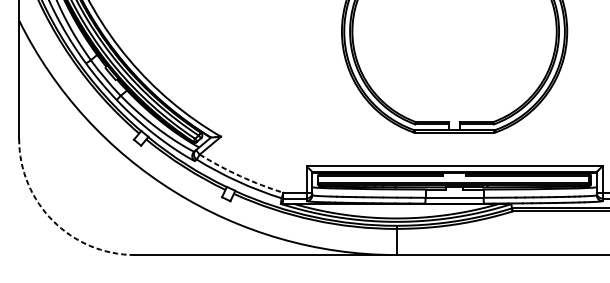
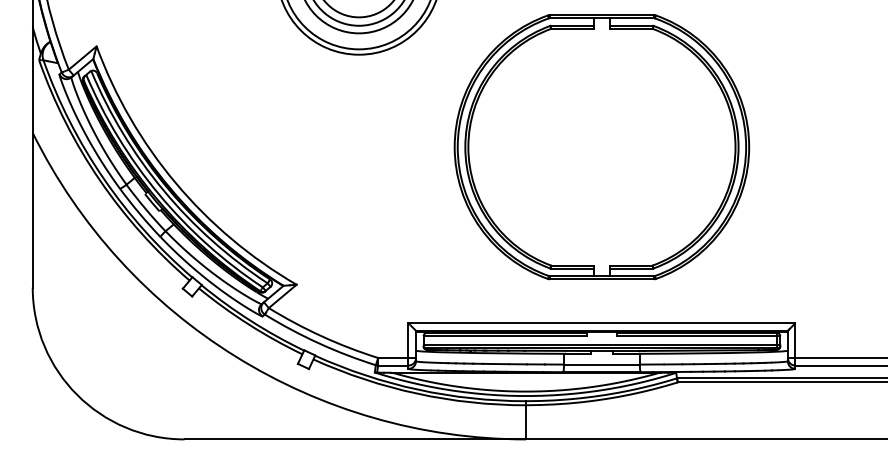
arc: (240, 176) -> (321, 336), dashed -> solid
arc: (53, 220) -> (77, 394), dashed -> solid

